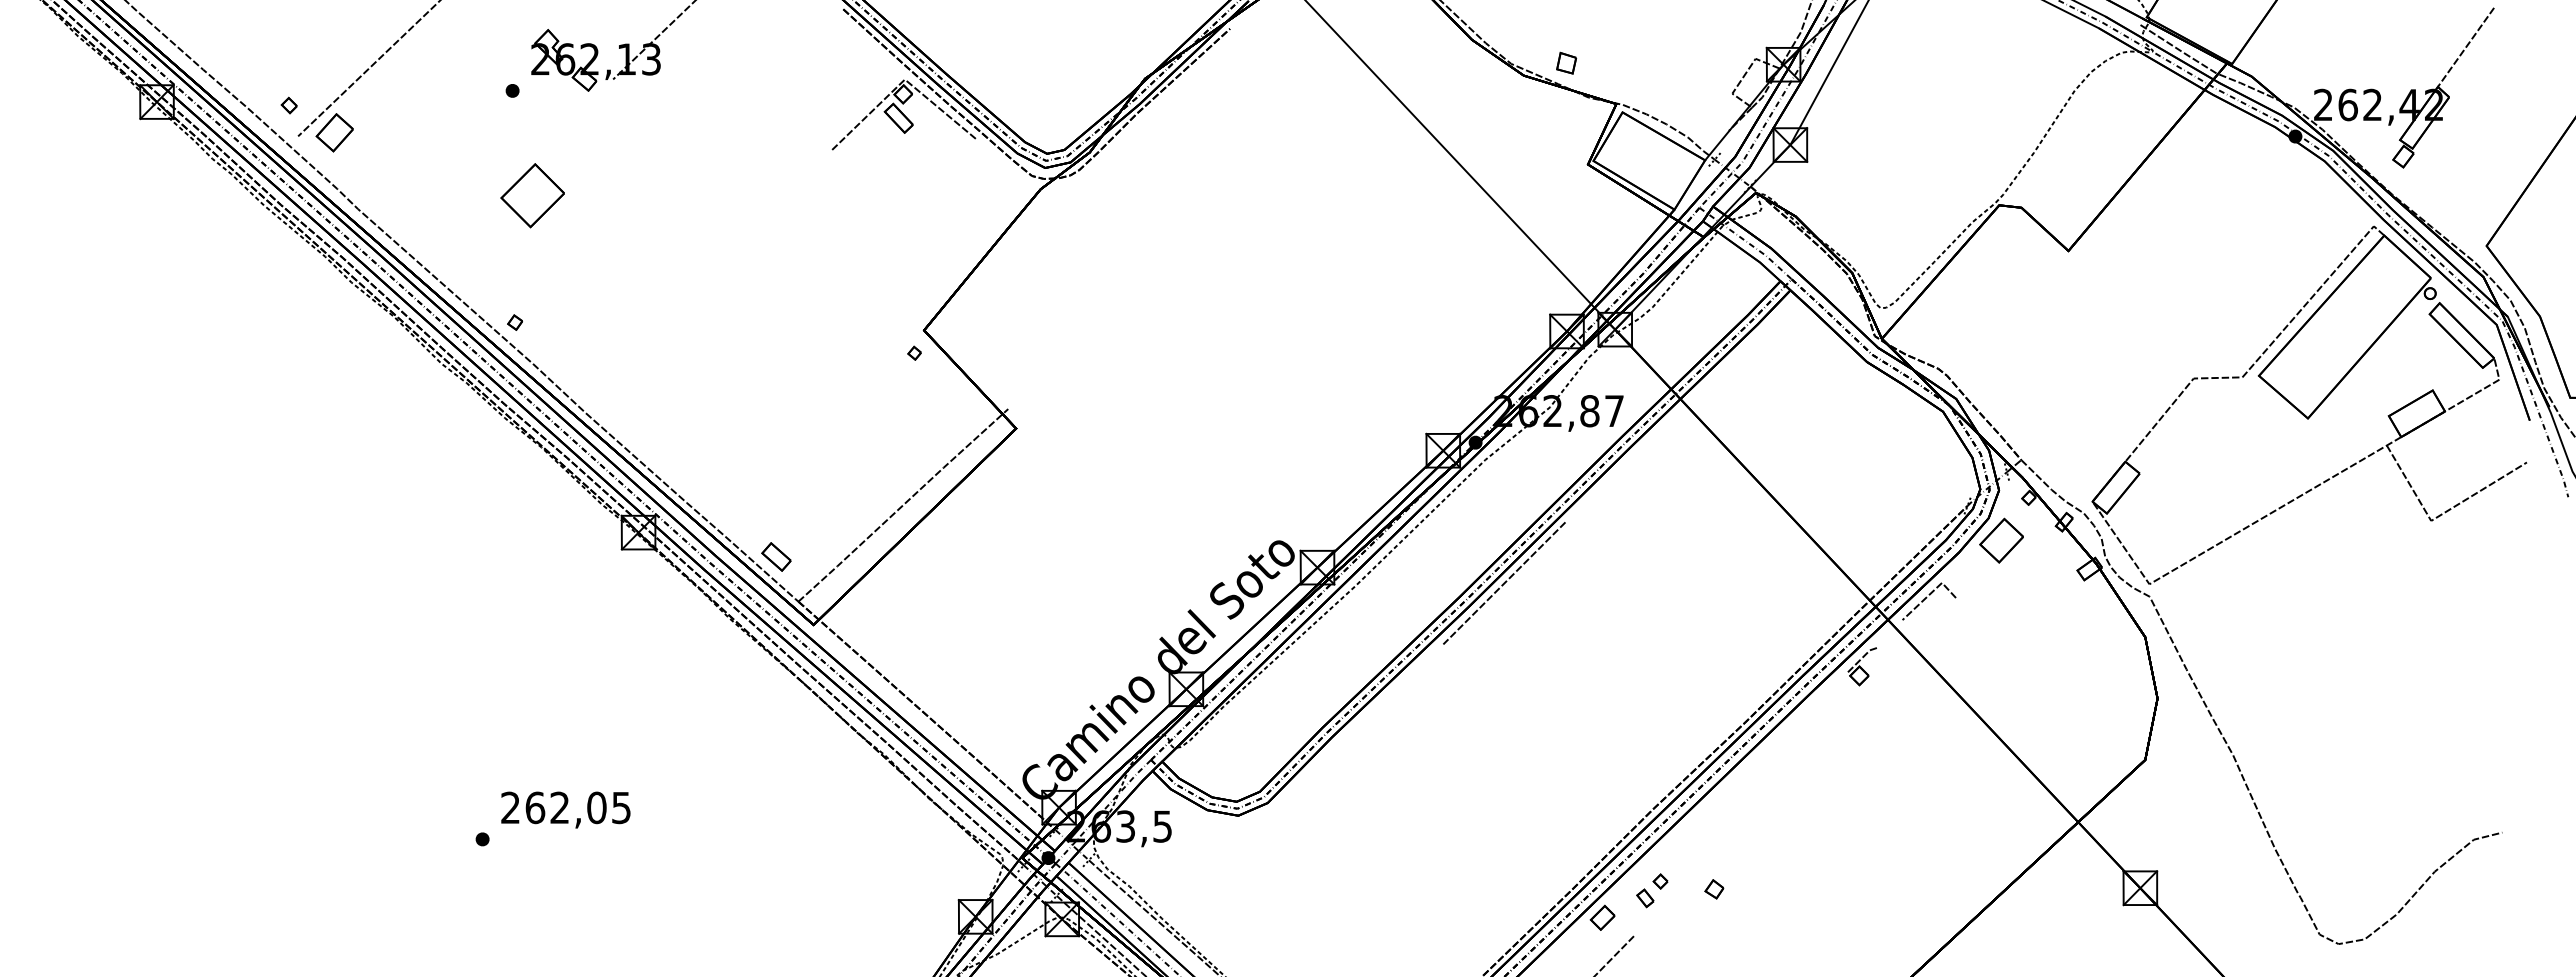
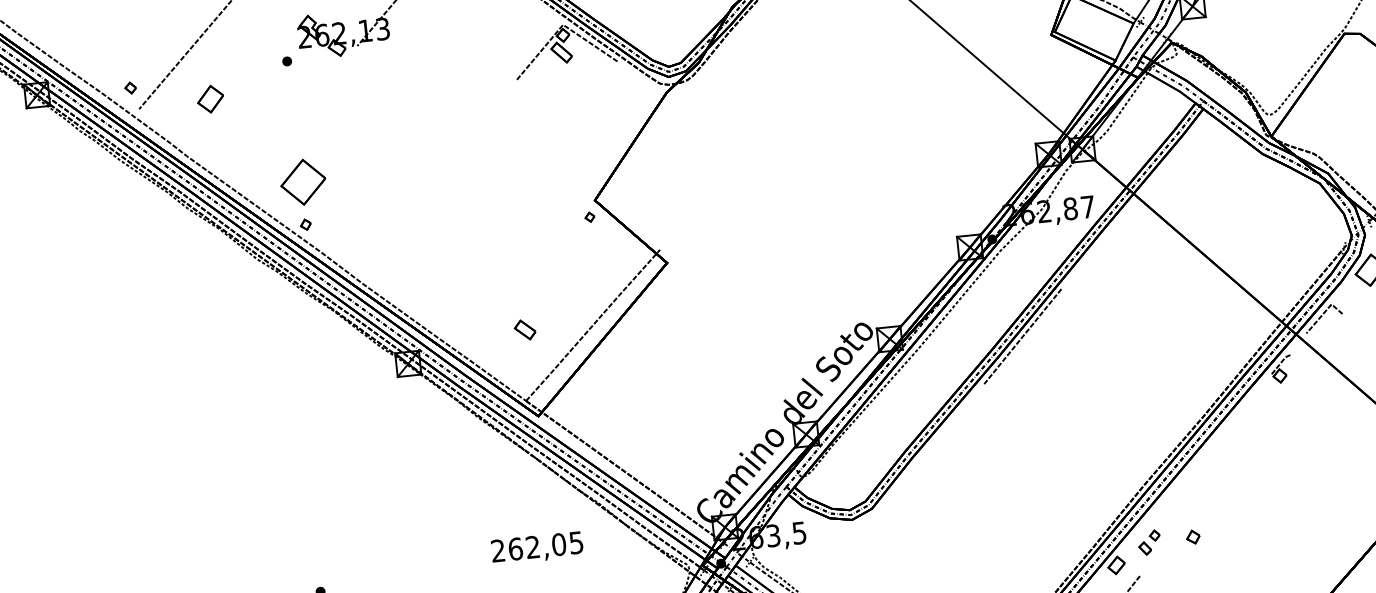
part: (334, 132) -> (210, 99), moved
part: (532, 195) -> (303, 182), moved
part: (776, 556) -> (525, 329), moved
text: (565, 809) -> (537, 548), moved

